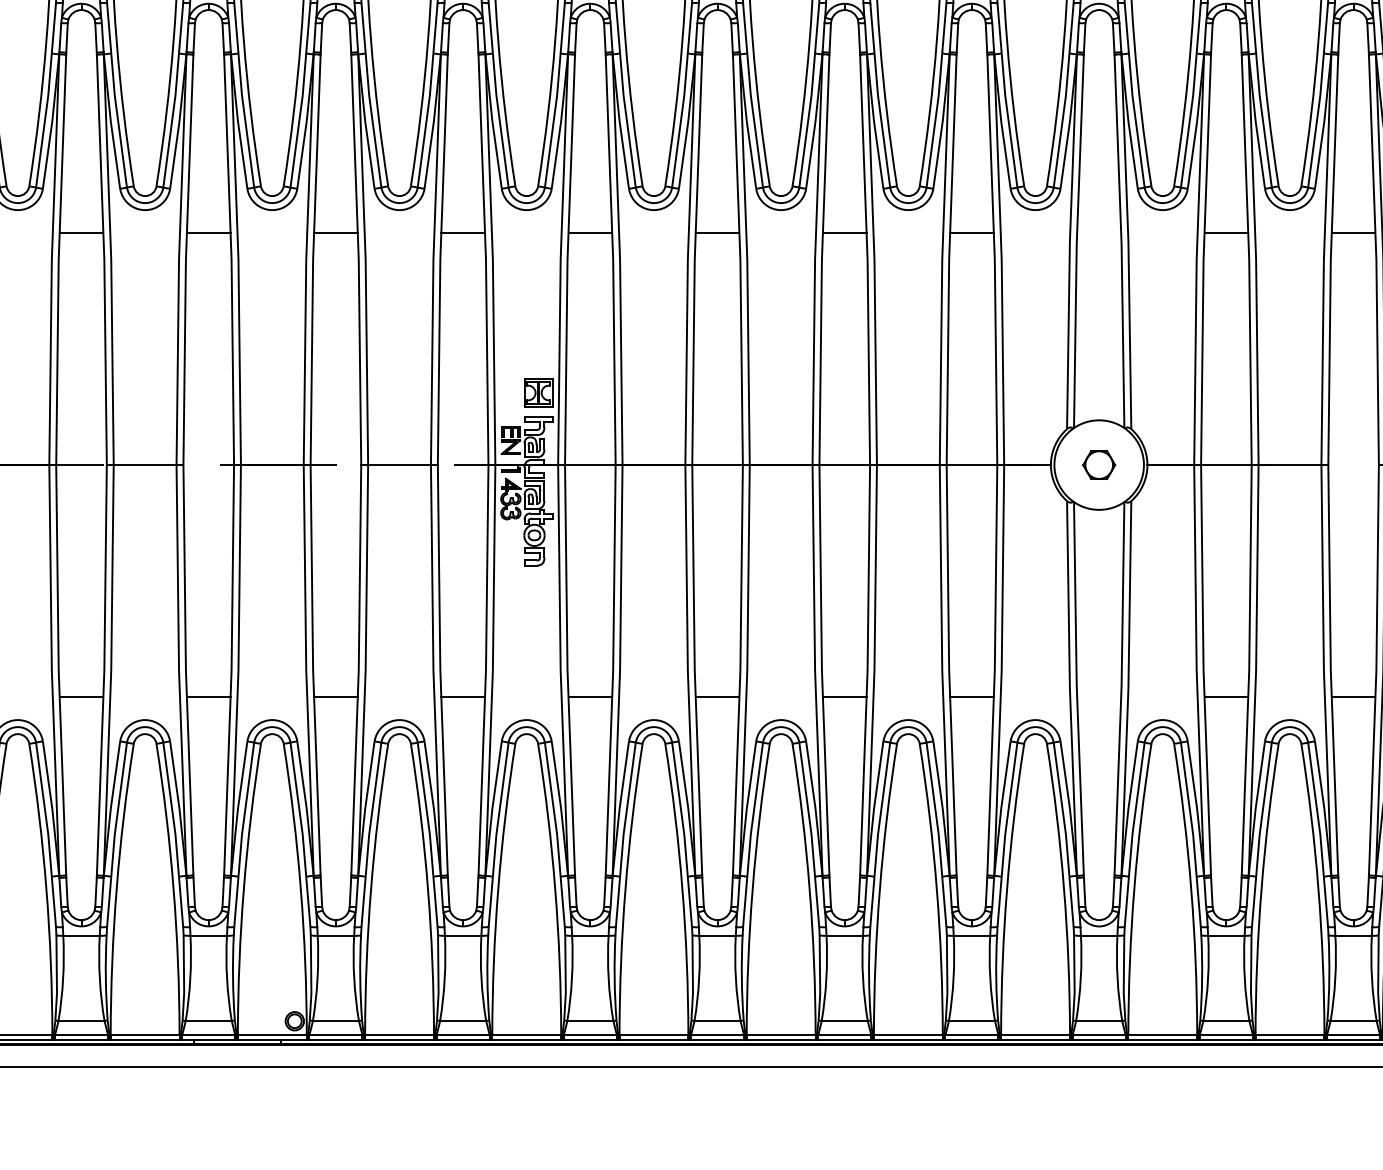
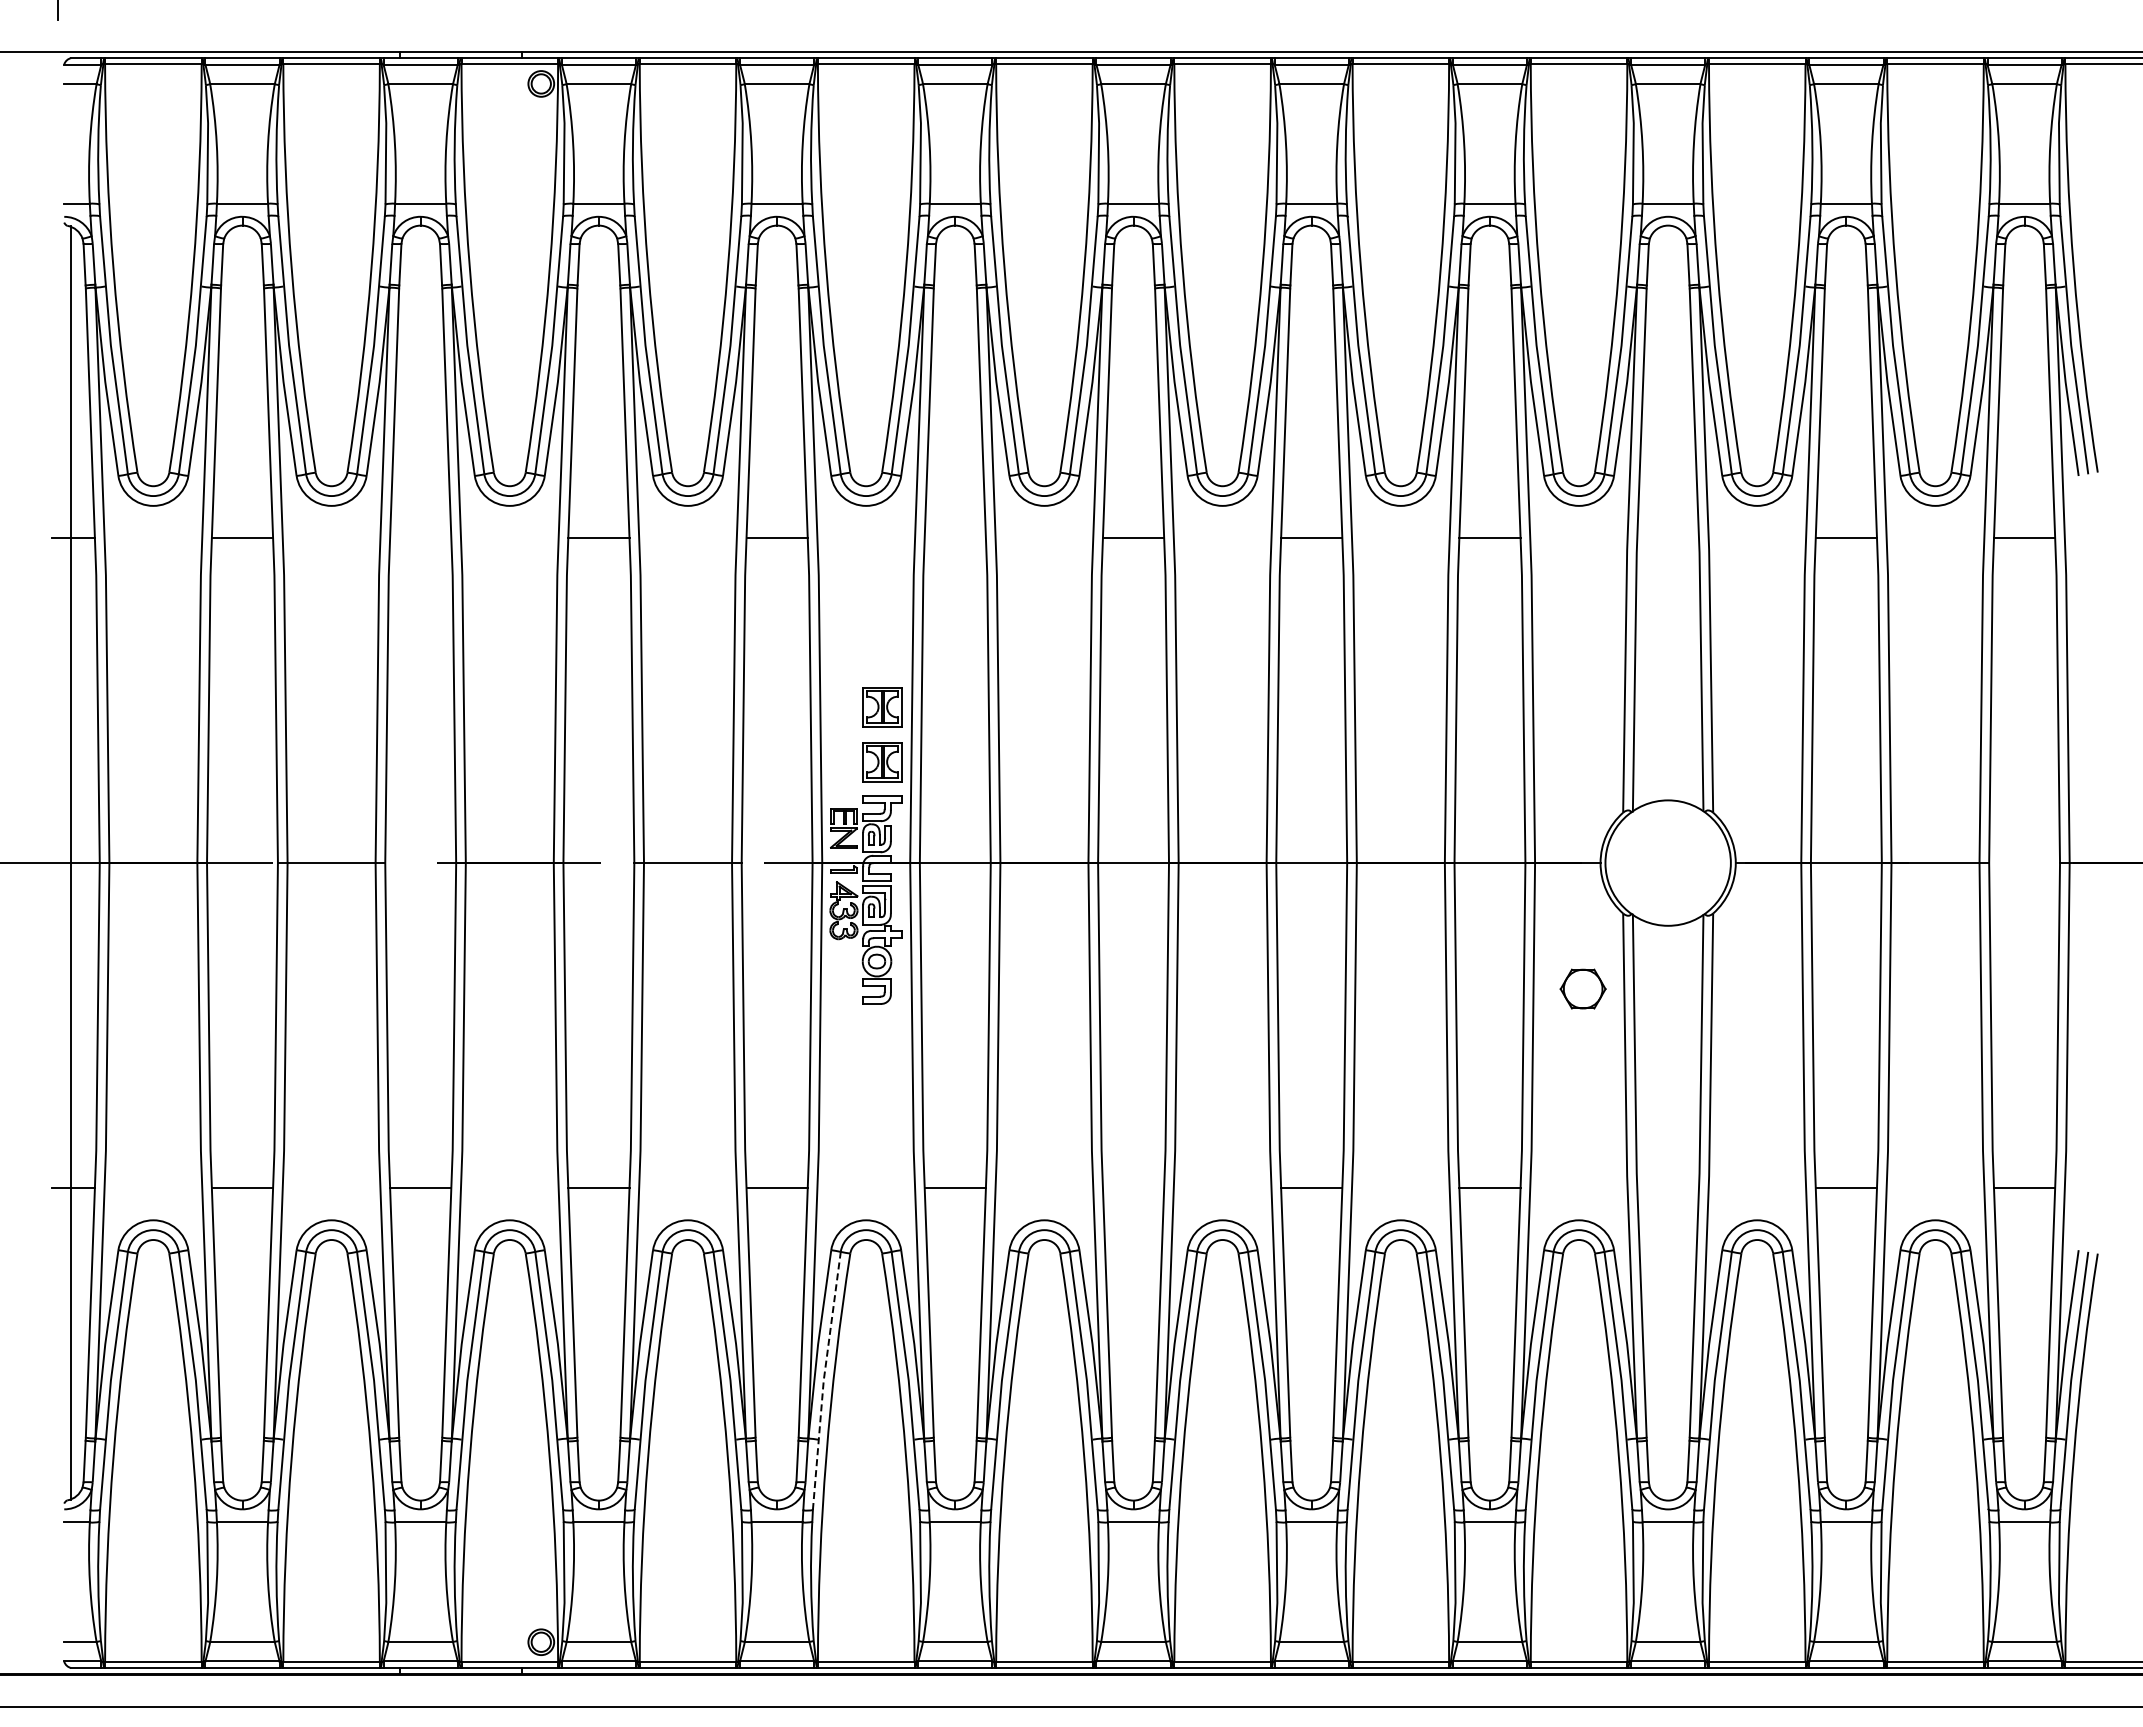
line: (208, 233) -> (420, 538), removed
line: (589, 233) -> (954, 538), removed
part: (538, 354) -> (882, 707), added
part: (1098, 464) -> (1582, 988), moved
line: (717, 697) -> (1133, 1188), removed
line: (496, 834) -> (823, 1380), solid -> dashed

